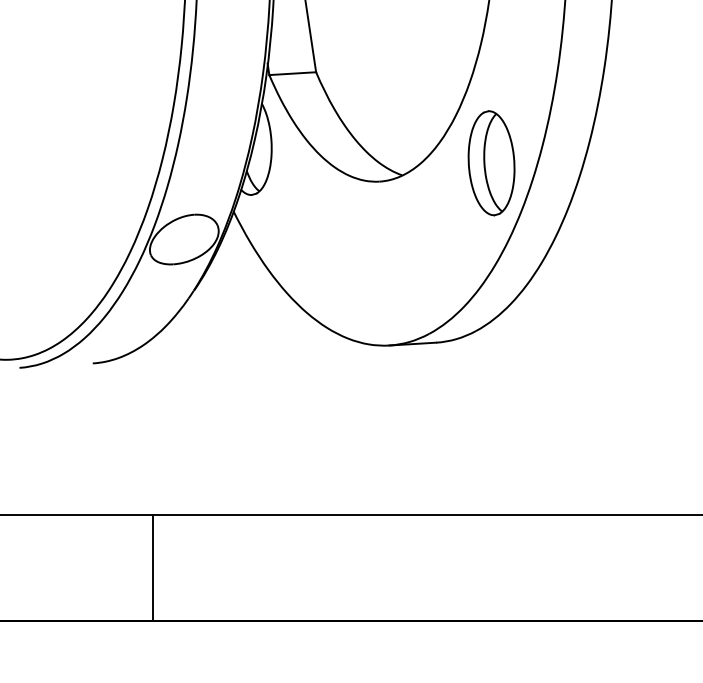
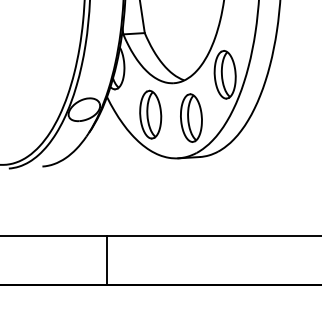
part: (328, 249) -> (150, 114), added
part: (418, 256) -> (191, 117), added
line: (151, 566) -> (106, 259), moved

